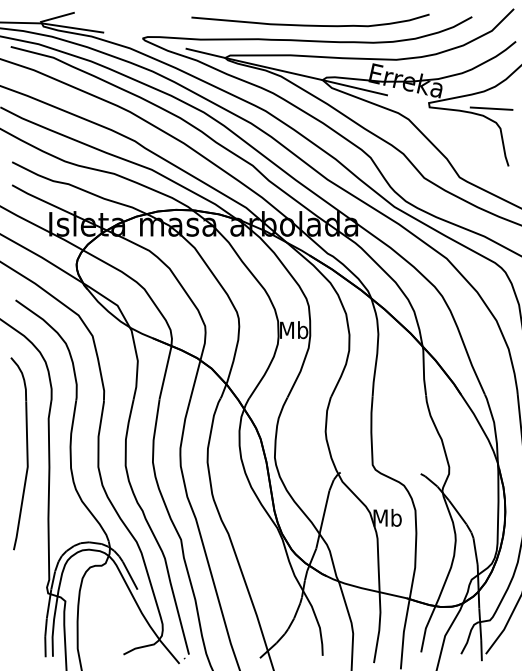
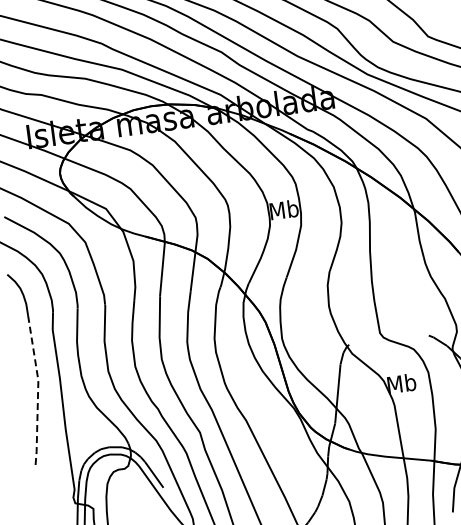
line: (26, 476) -> (38, 390), solid -> dashed

